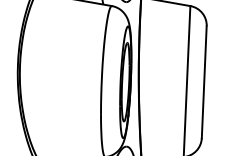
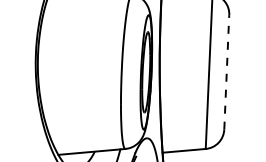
line: (203, 81) -> (226, 71), solid -> dashed

